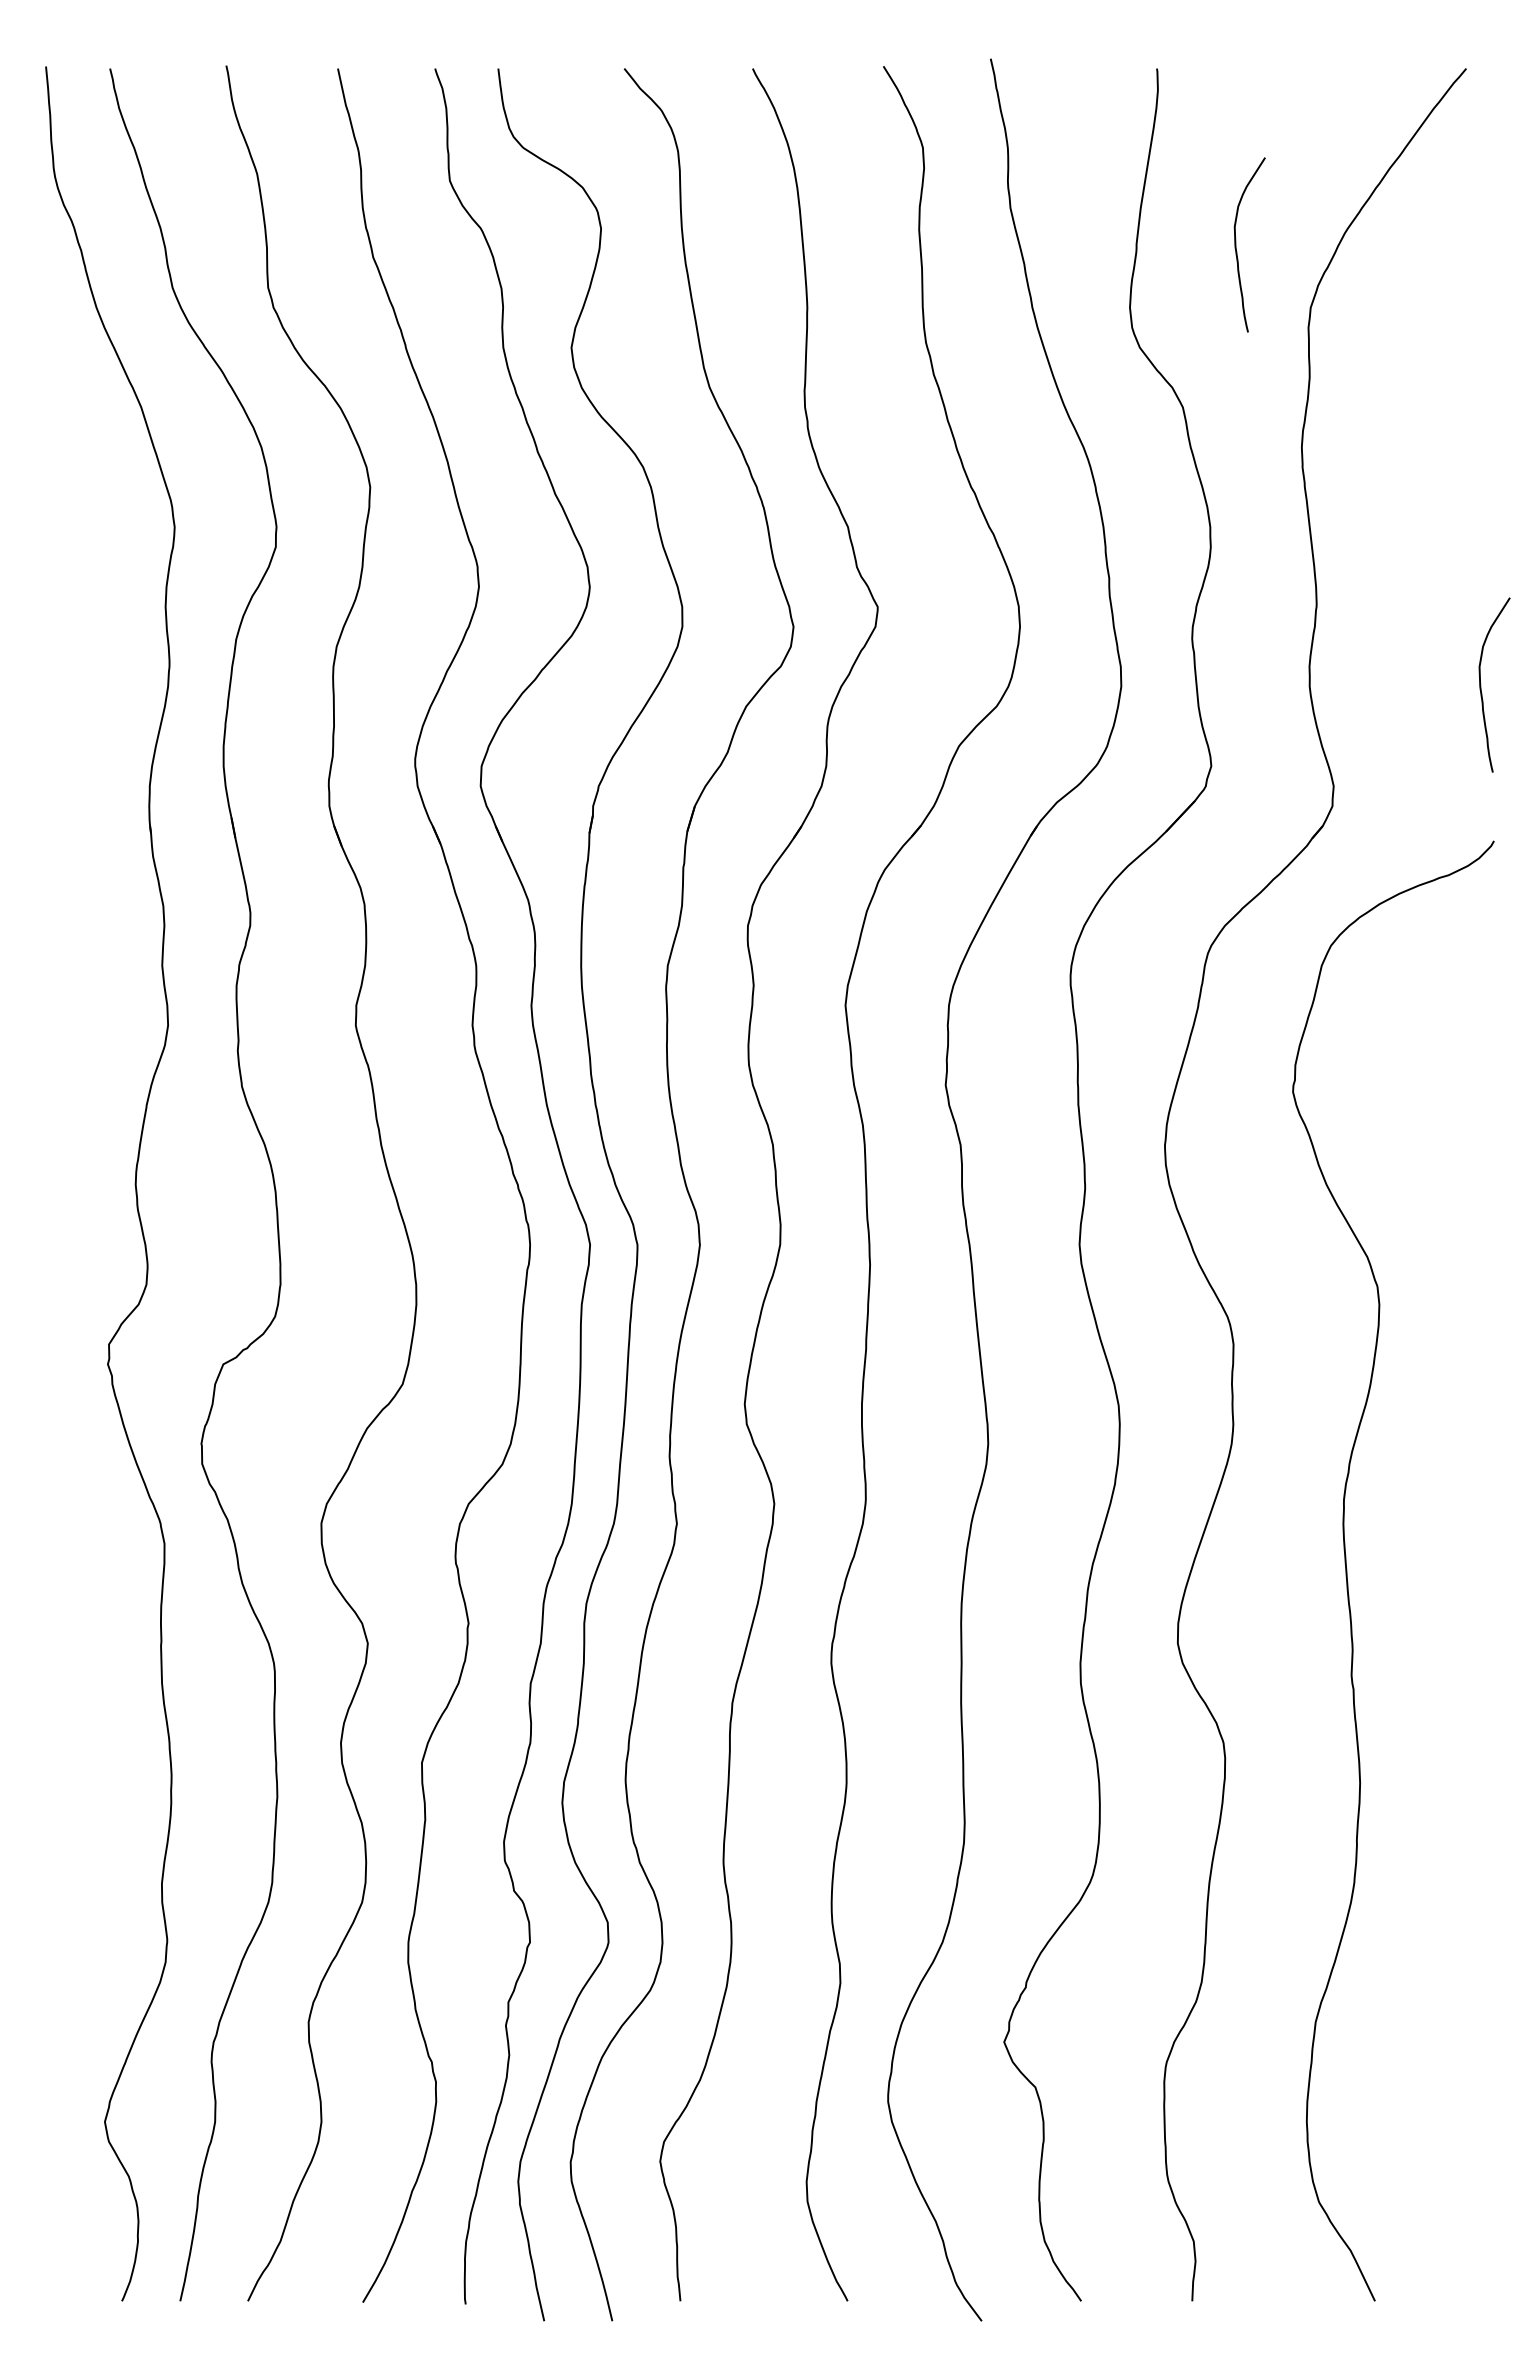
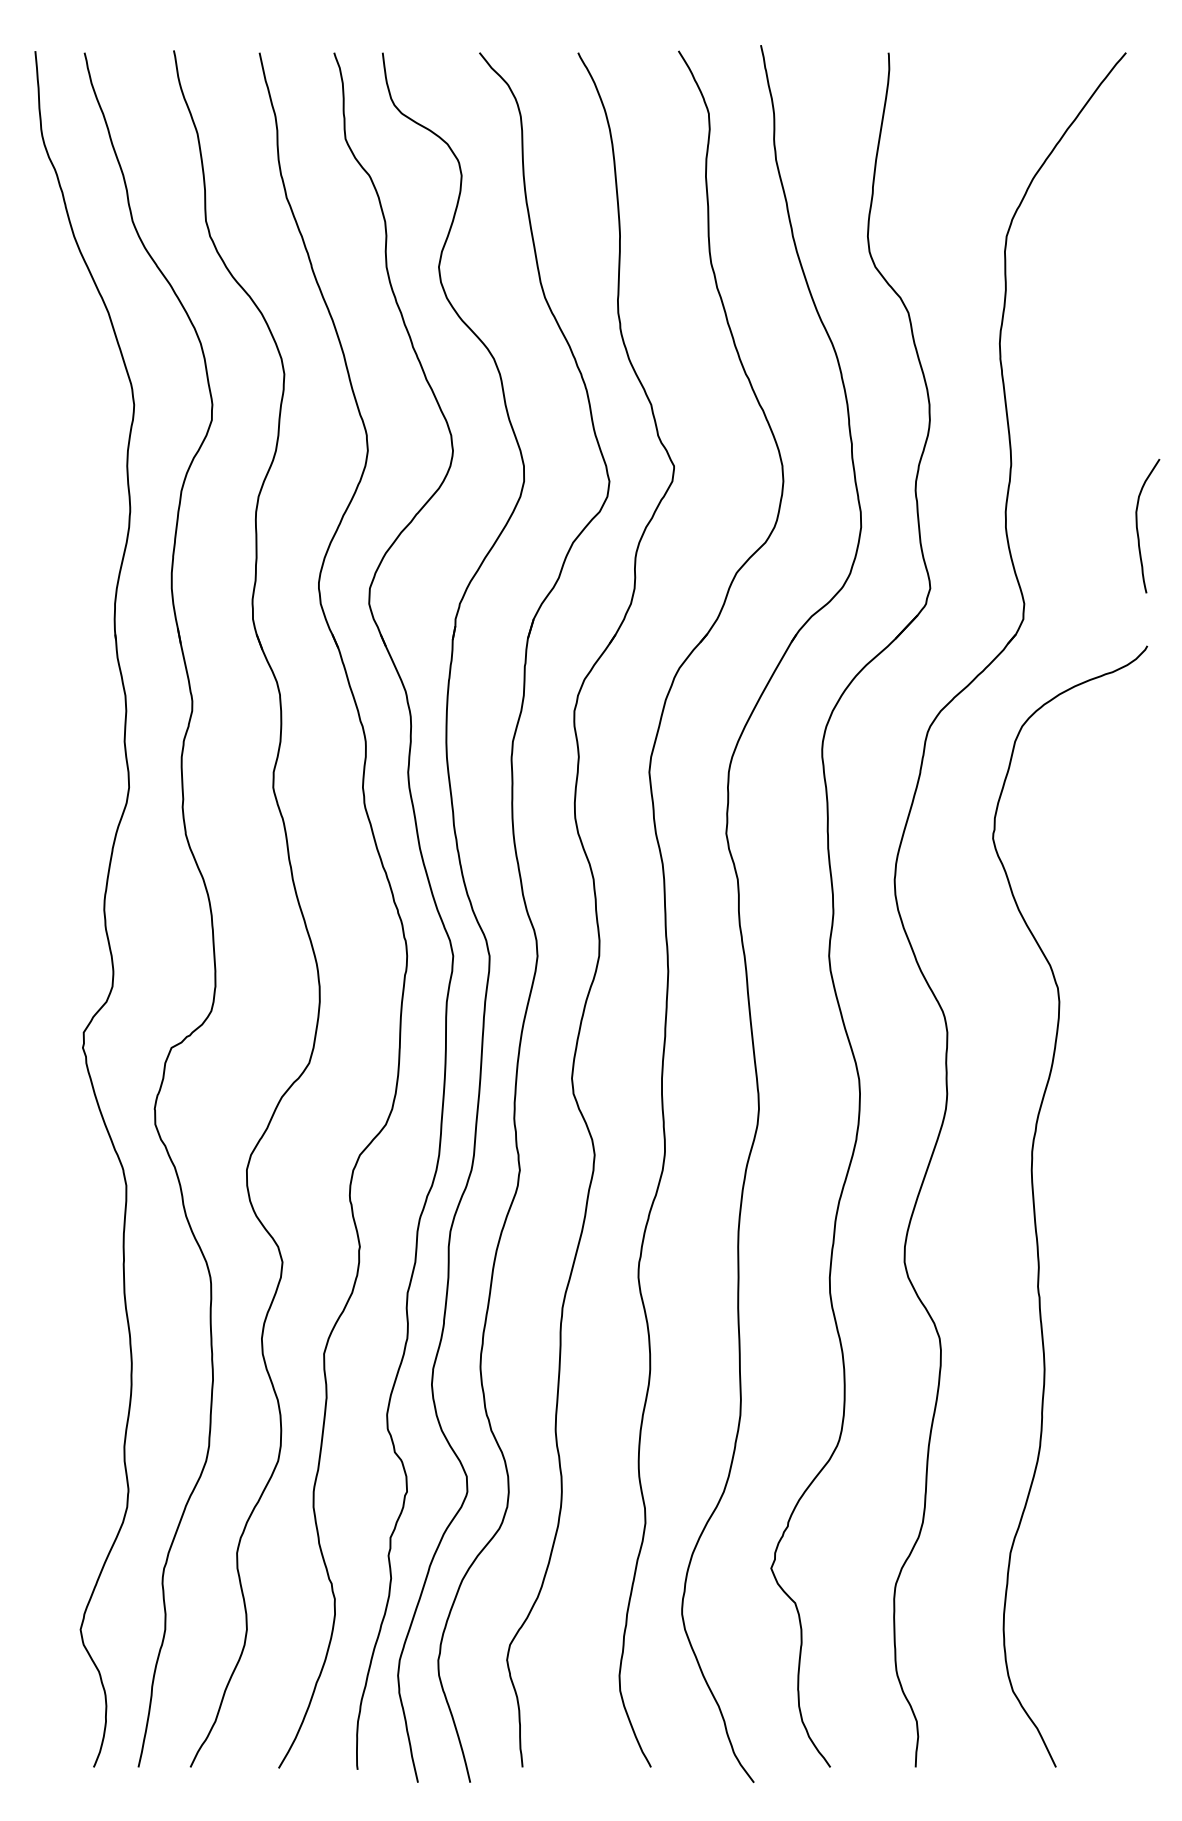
curve: (1237, 249) -> (950, 191), removed

